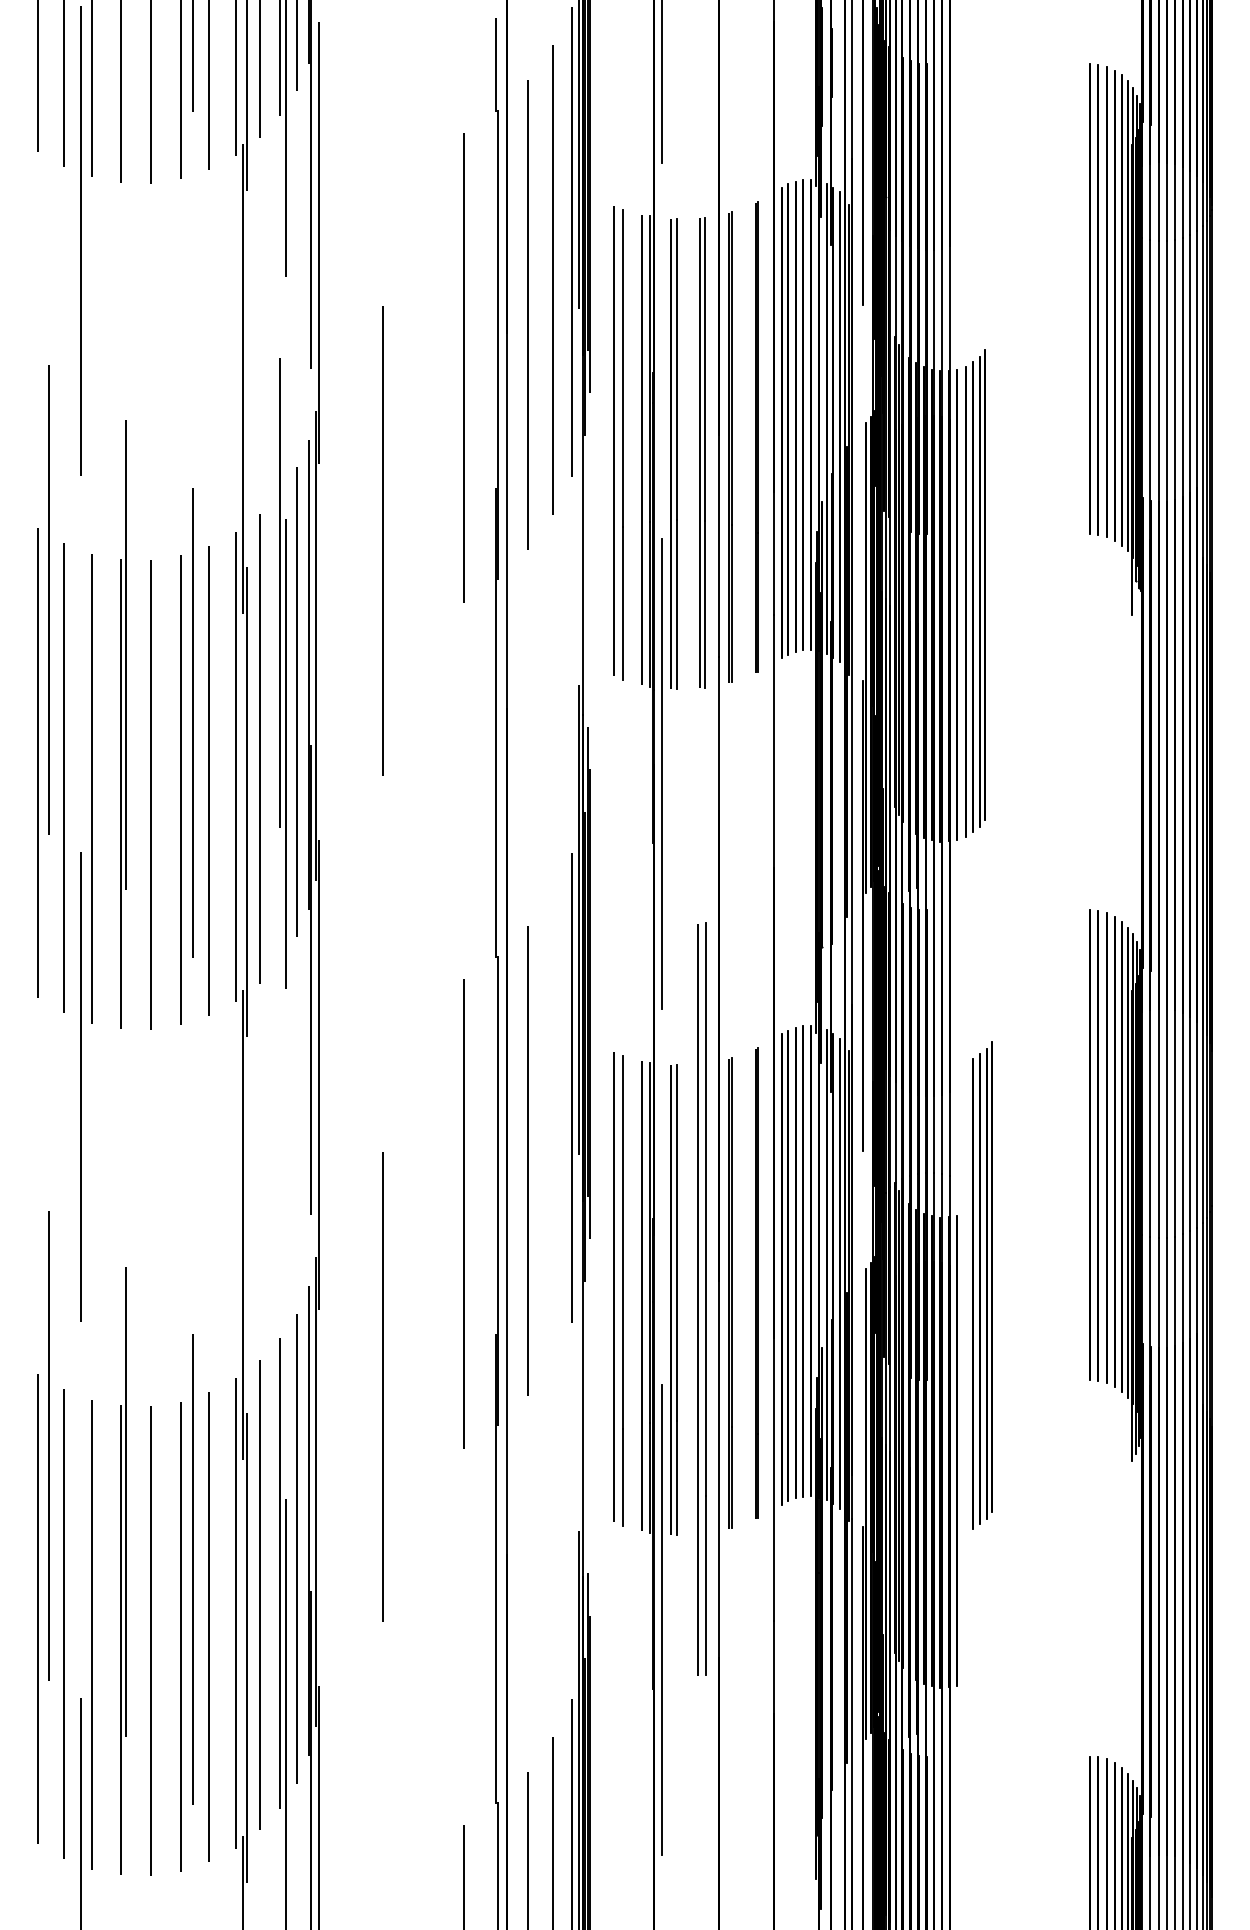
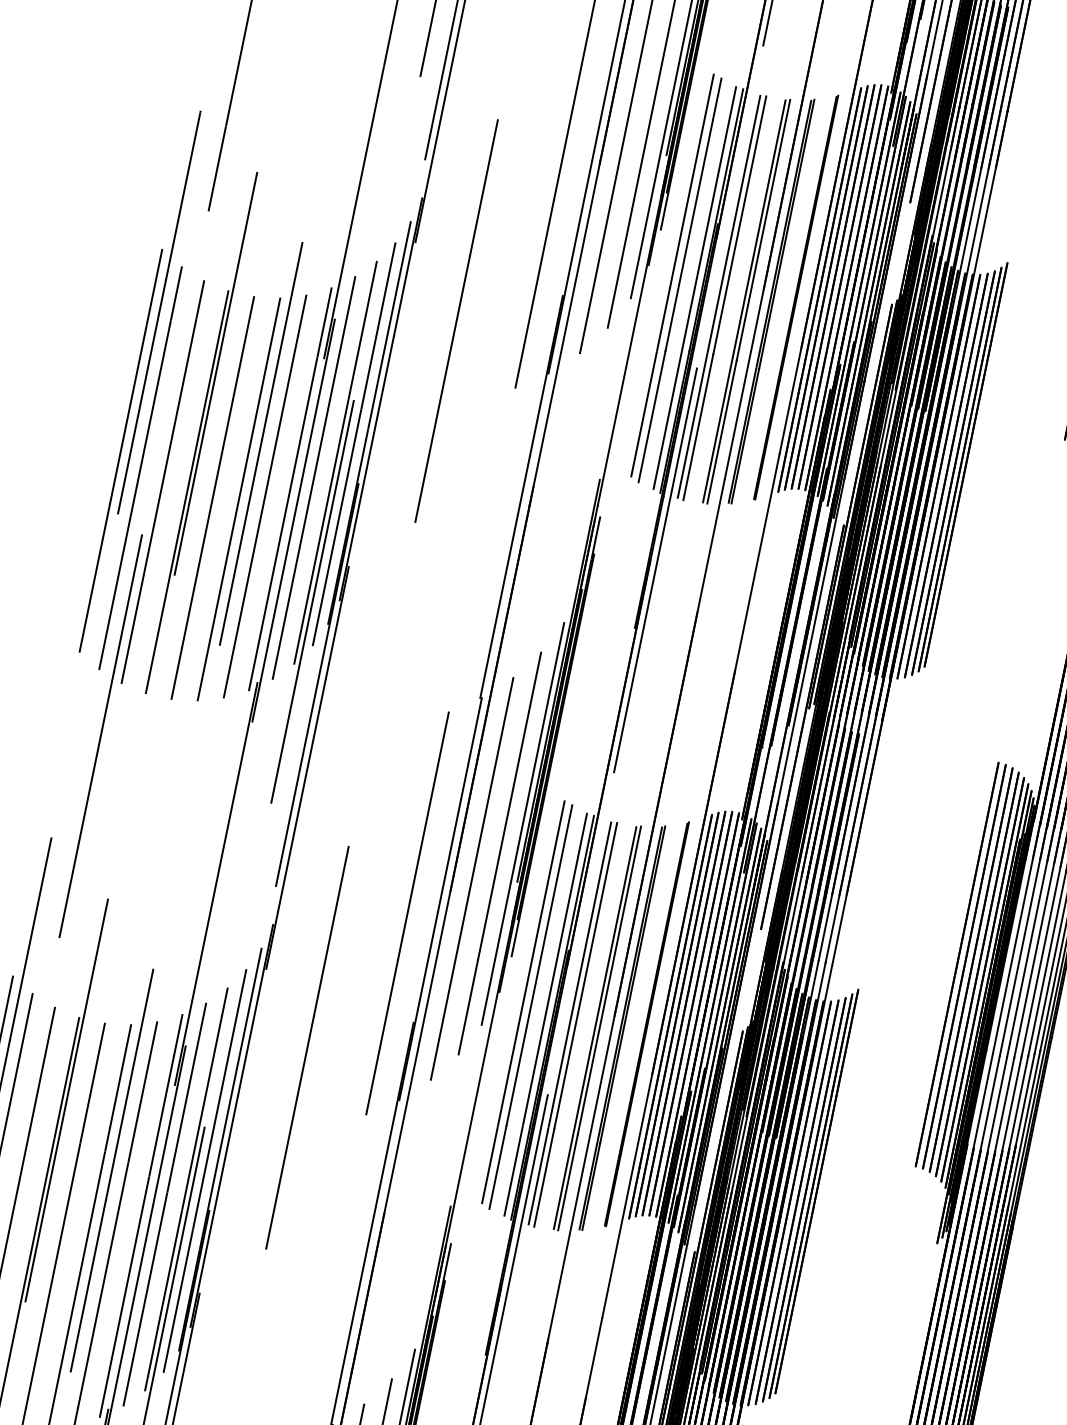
part: (282, 673) -> (323, 532), moved
line: (552, 1125) -> (499, 852), added
part: (982, 1285) -> (807, 1196), moved
part: (702, 1298) -> (597, 1027), size x0.62

